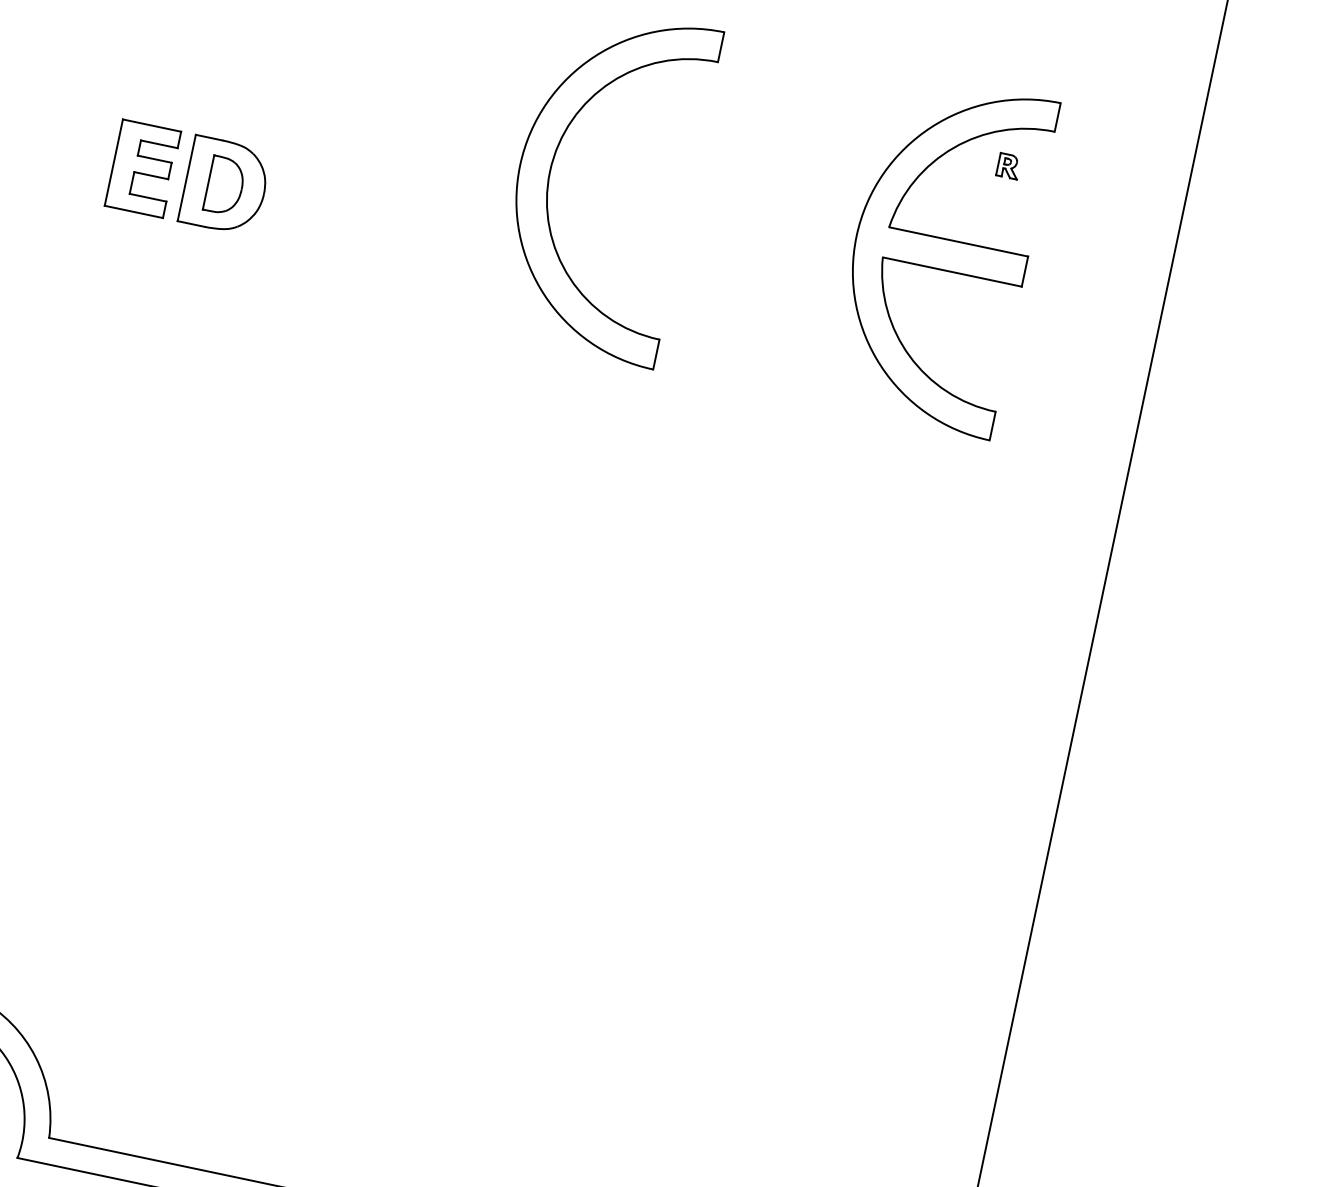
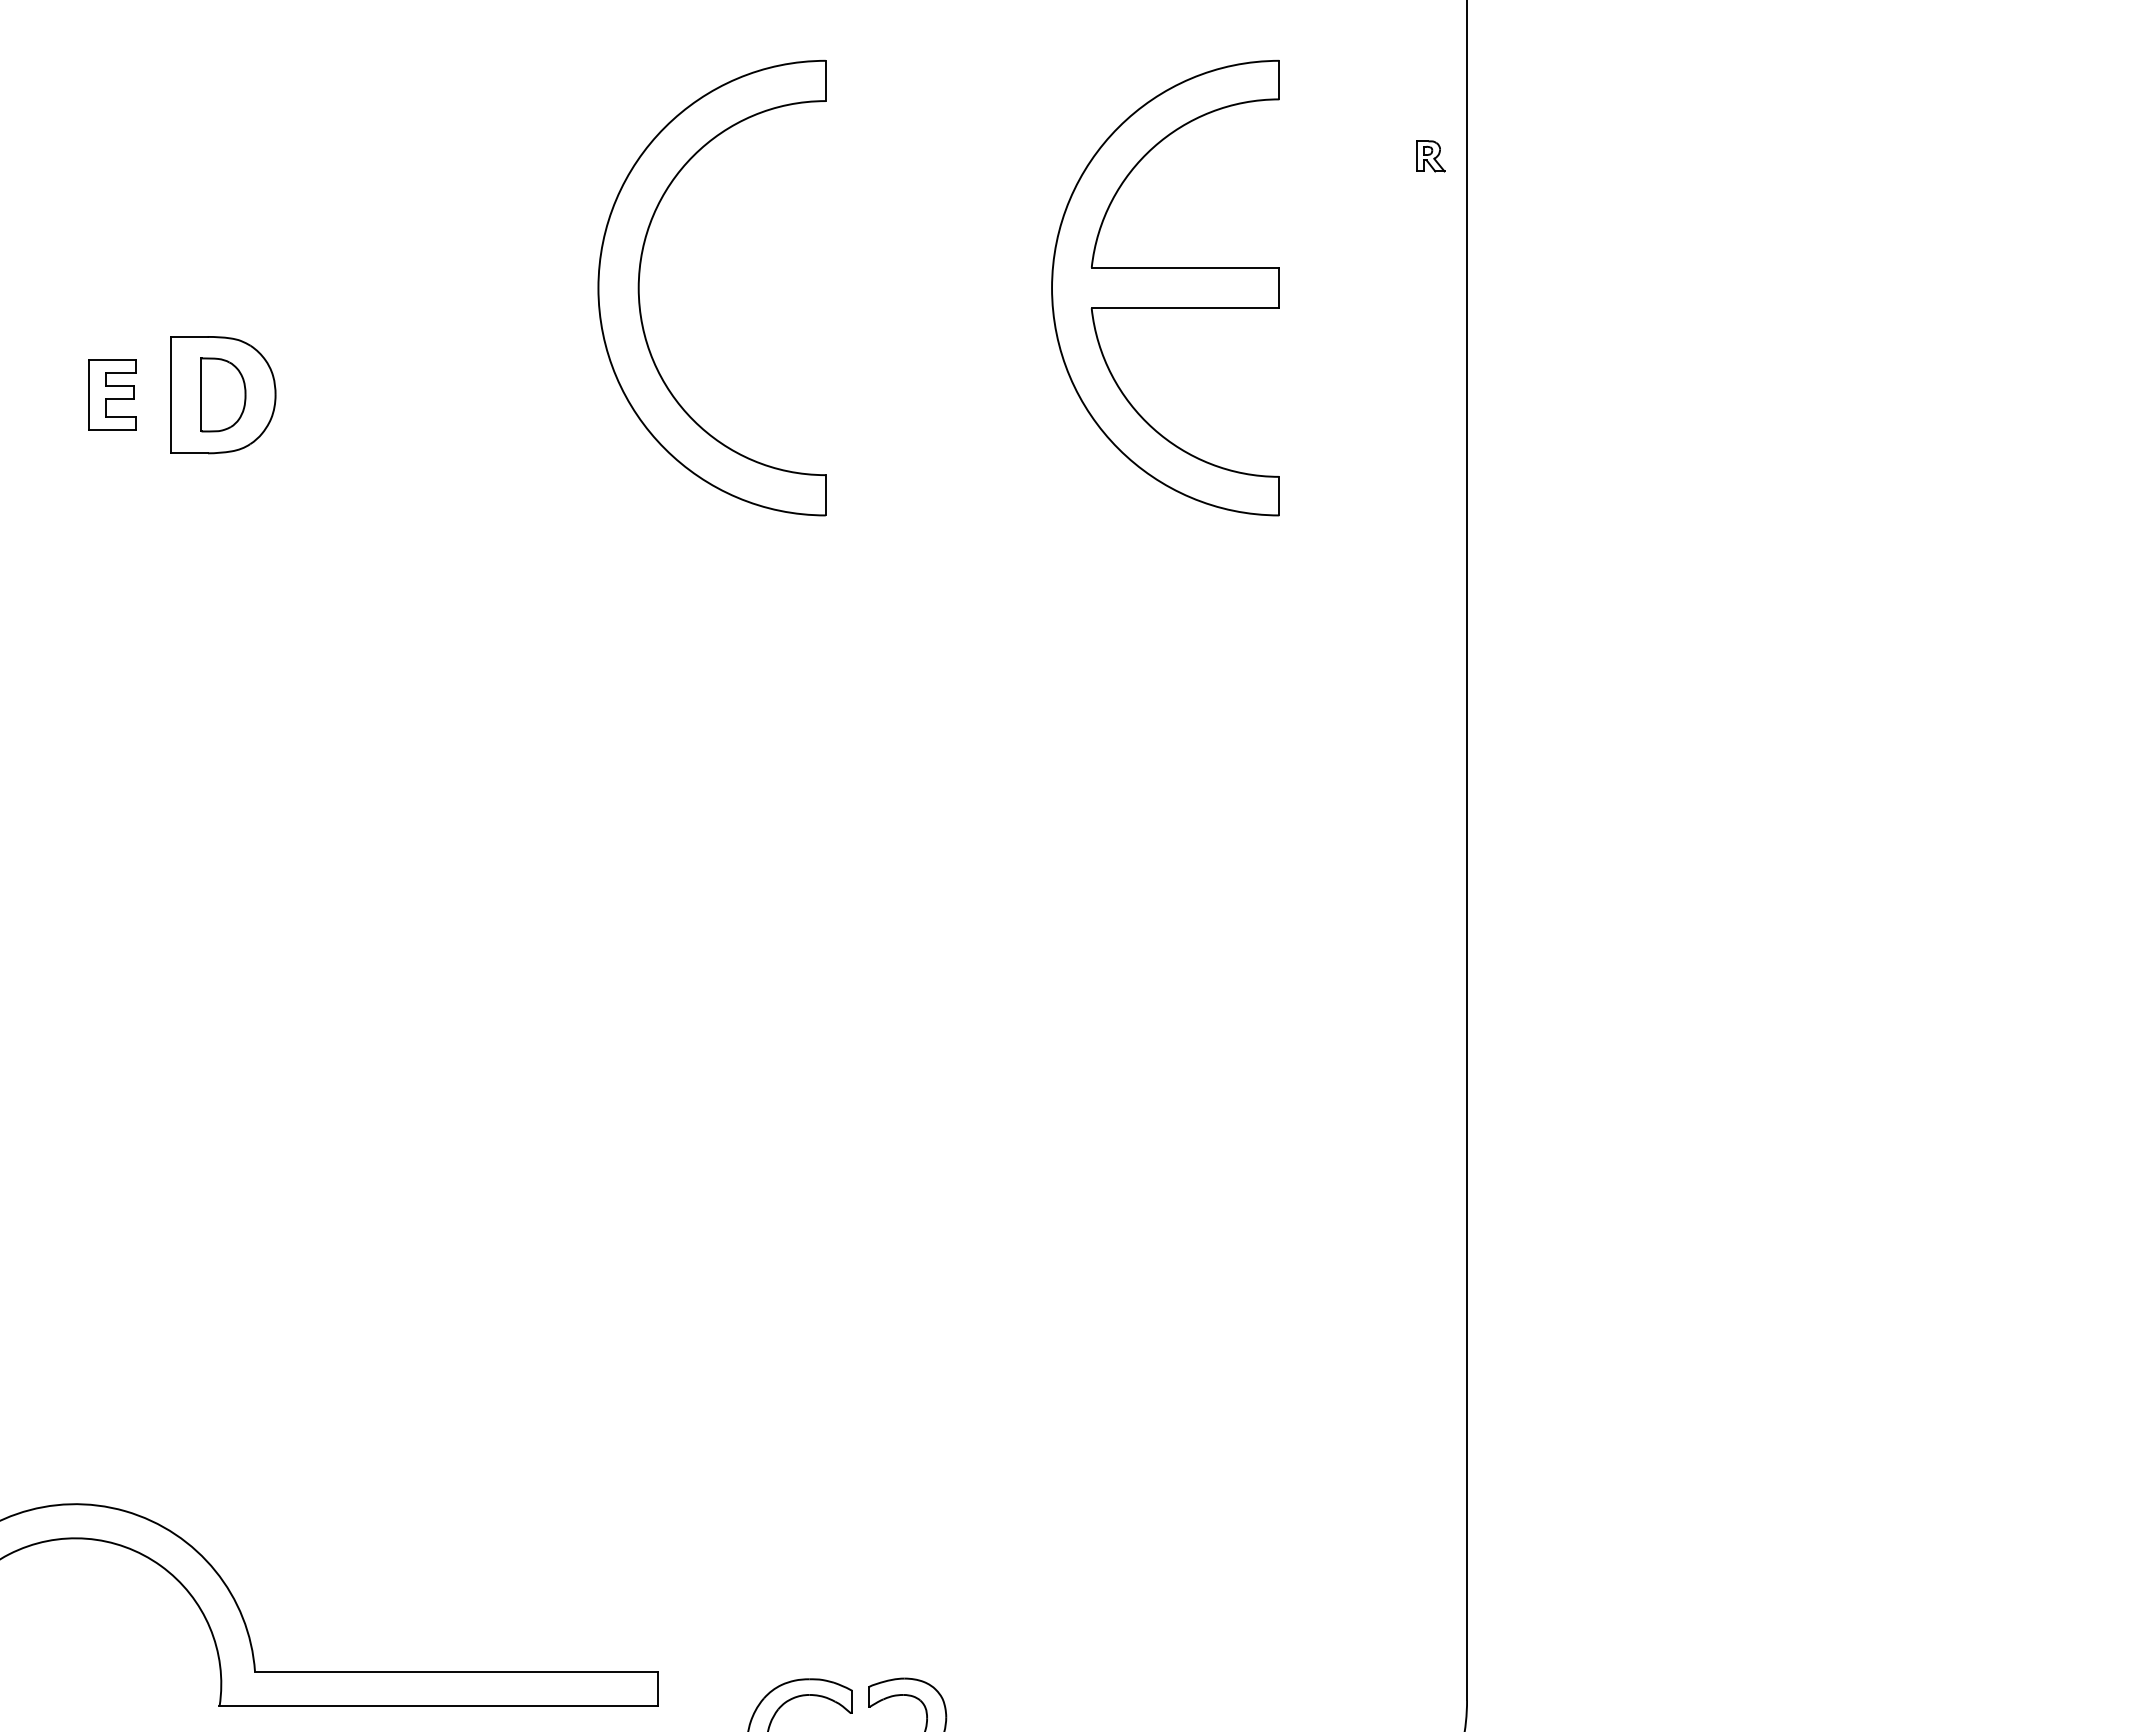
part: (1008, 166) -> (1430, 156), moved
part: (143, 168) -> (112, 394), size x0.6

